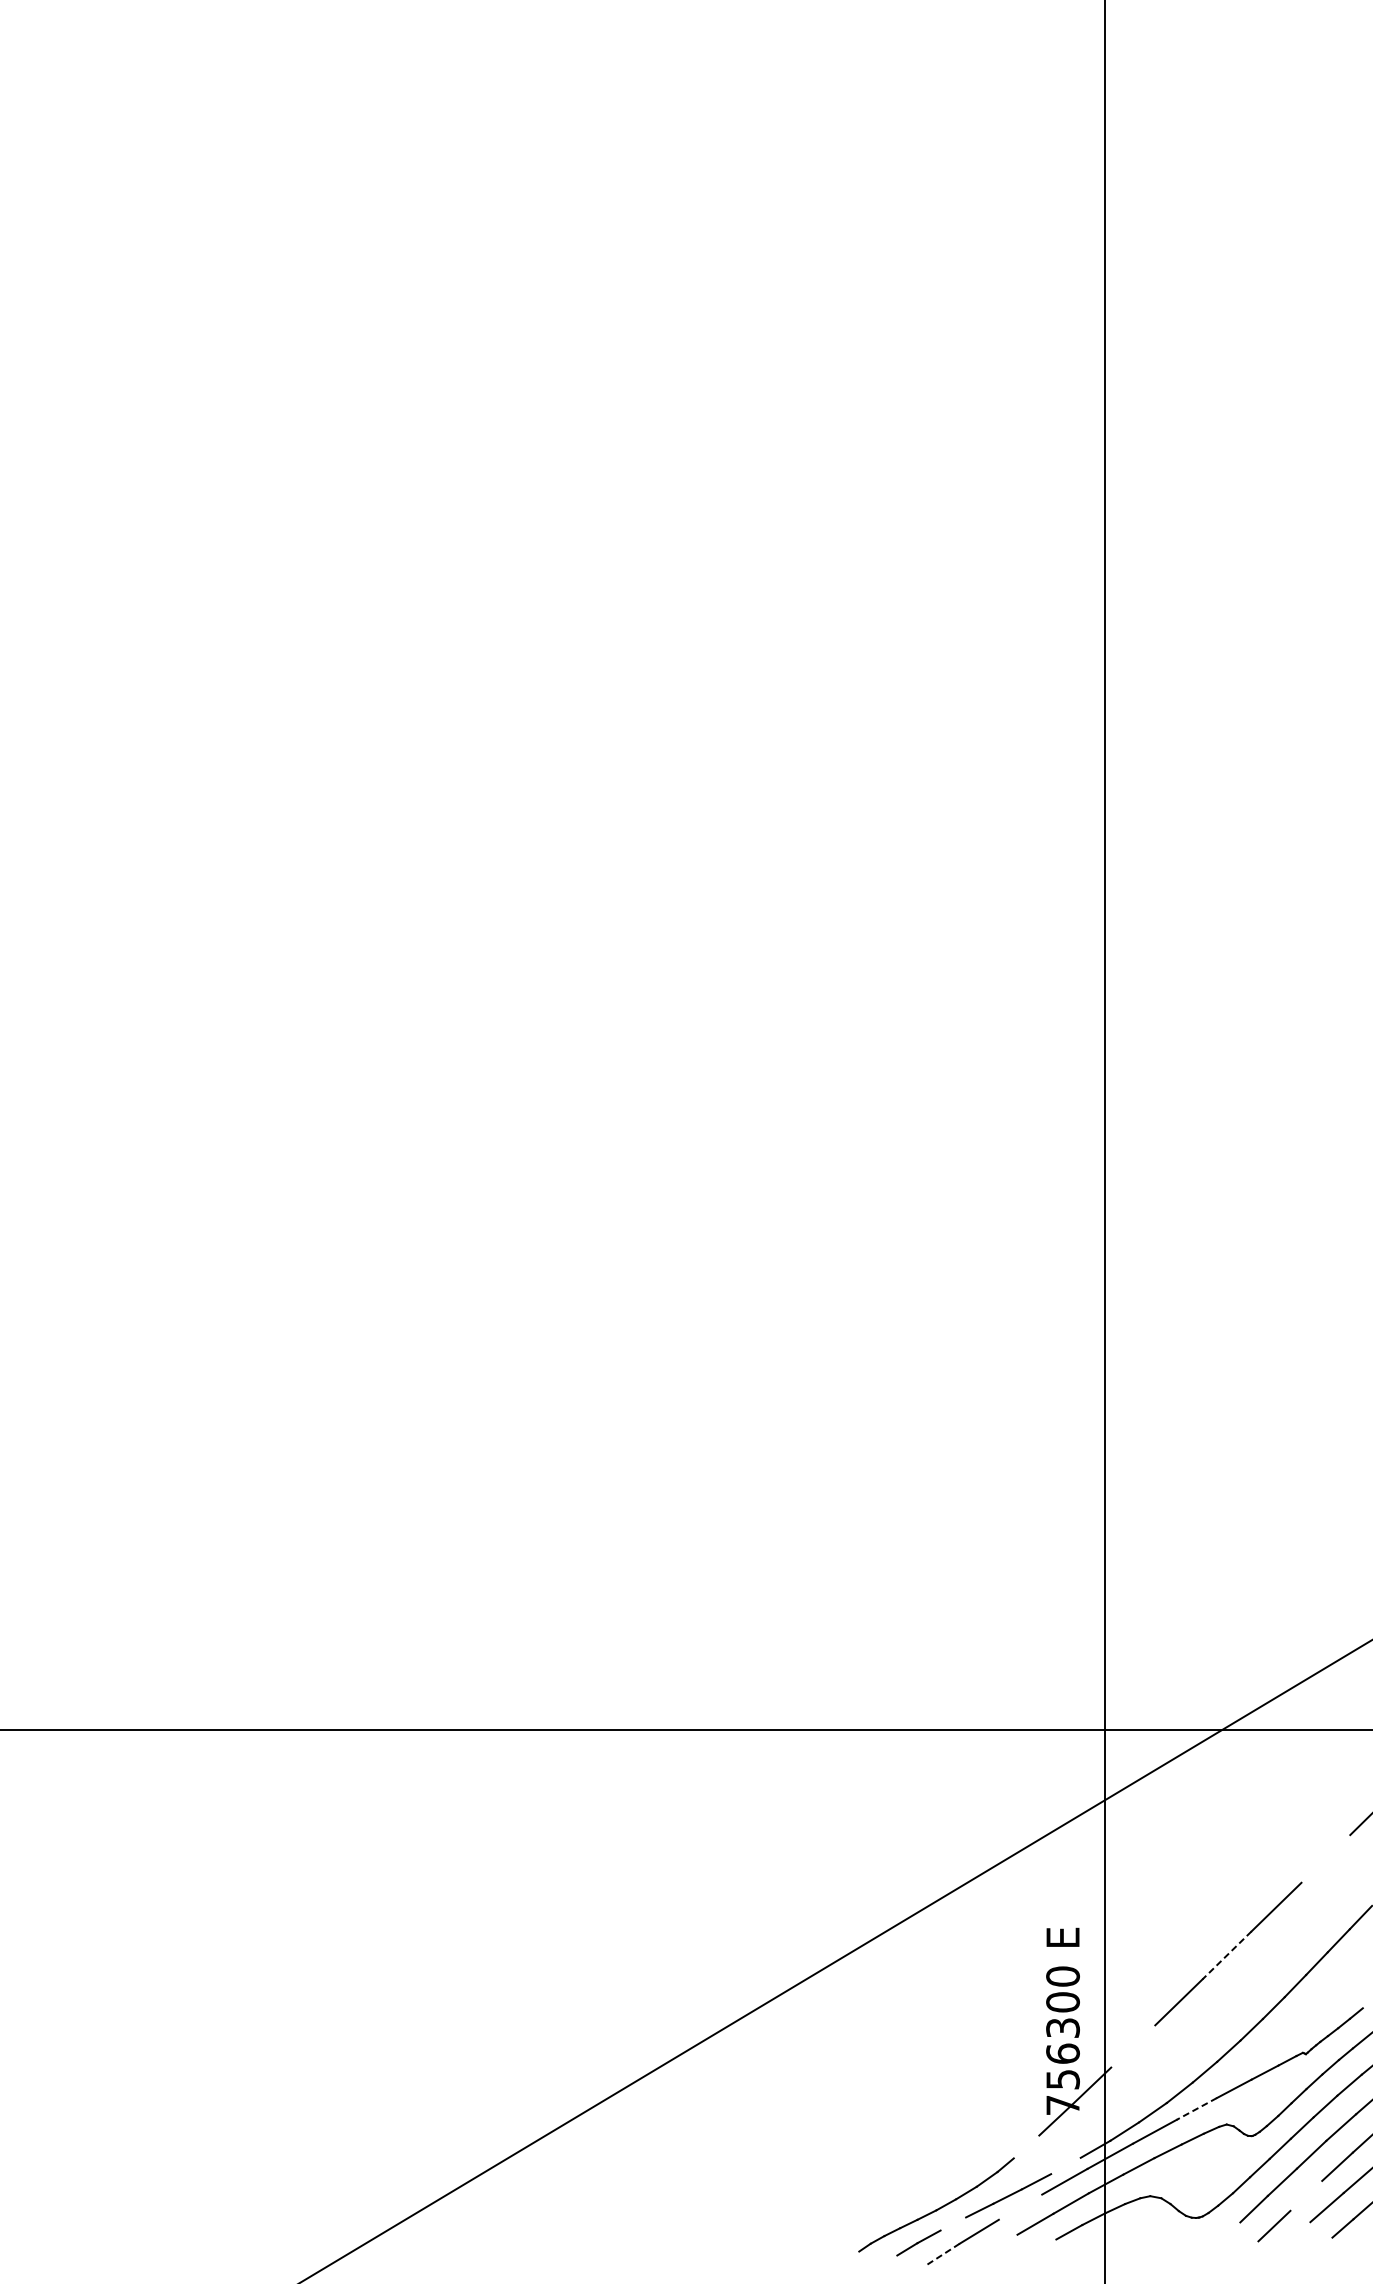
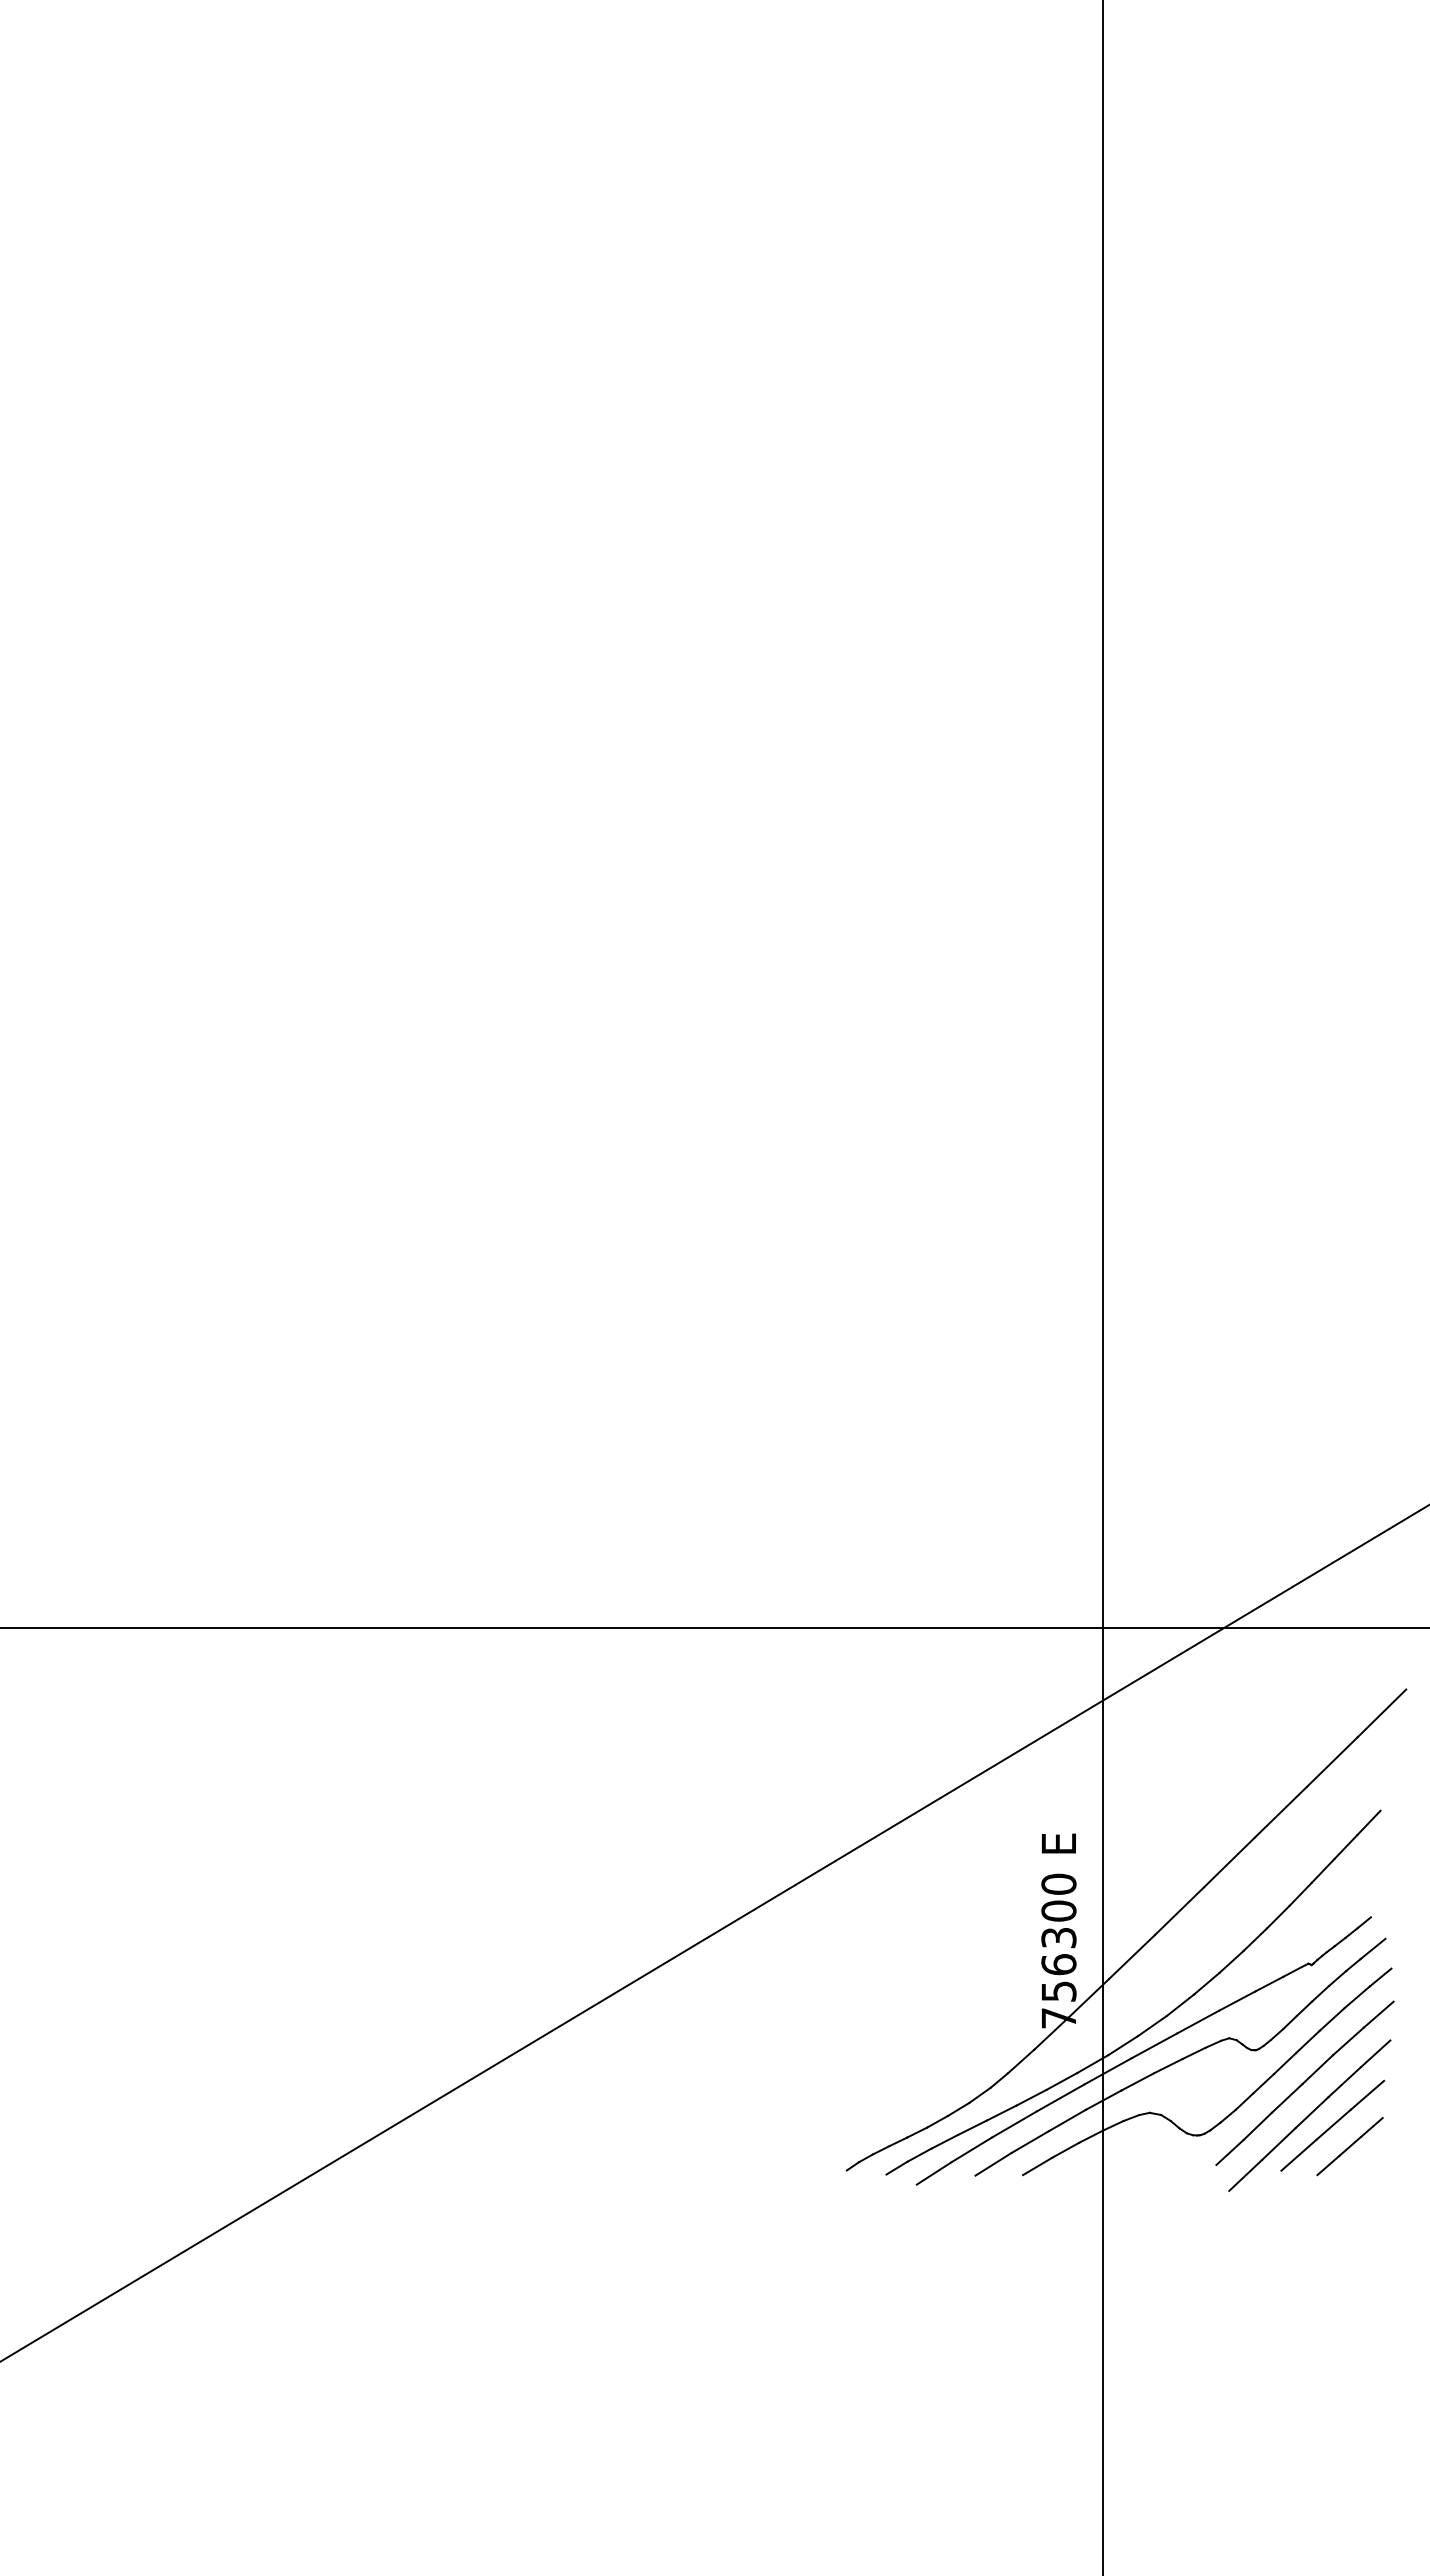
line: (1325, 1858) -> (1332, 1761), added
line: (1226, 1955) -> (1229, 1862), dashed -> solid
line: (1132, 2046) -> (1131, 1957), added
line: (1197, 2109) -> (1198, 2022), dashed -> solid
line: (1026, 2146) -> (1020, 2061), added
line: (1065, 2165) -> (1061, 2080), added
line: (1305, 2195) -> (1311, 2112), added
line: (1020, 2207) -> (1014, 2124), added
line: (953, 2223) -> (944, 2141), added
line: (1226, 2234) -> (1229, 2152), added
line: (1293, 2236) -> (1298, 2154), added
line: (1000, 2244) -> (993, 2163), added
line: (1322, 2246) -> (1328, 2165), added
line: (1042, 2247) -> (1037, 2166), added
line: (943, 2254) -> (934, 2173), dashed -> solid
line: (1242, 2255) -> (1245, 2174), added

